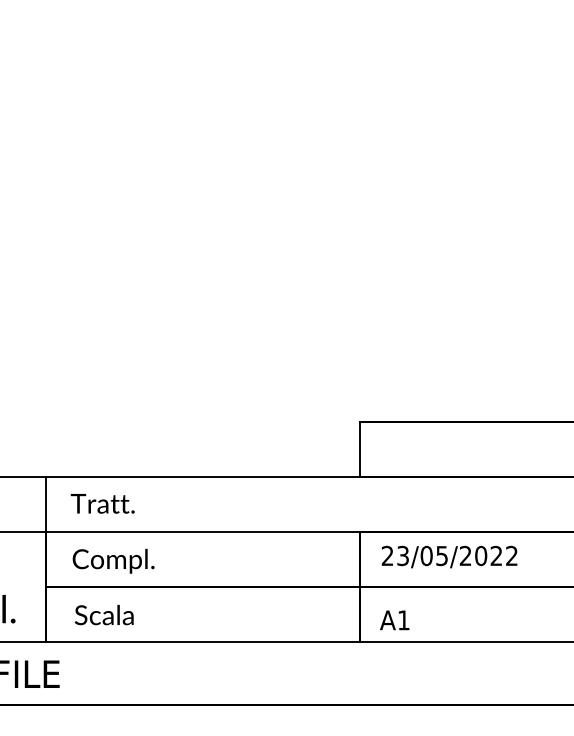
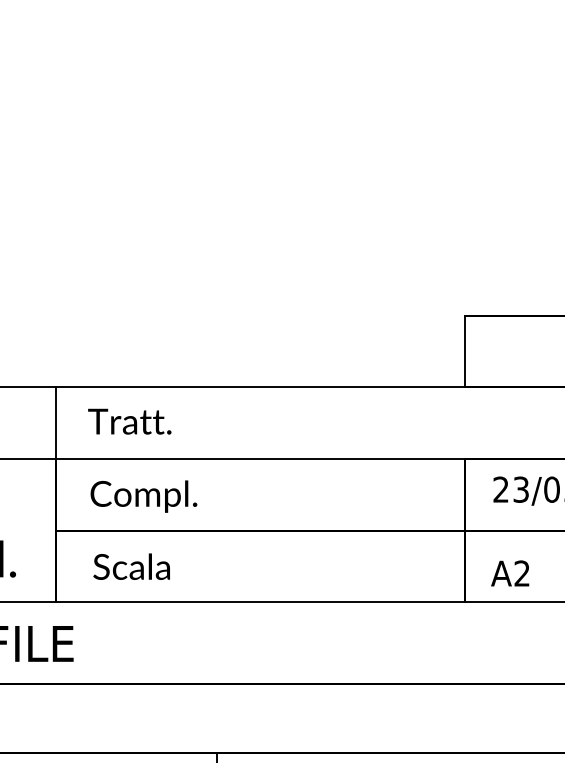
text: (403, 620) -> (521, 573), A1 -> A2

